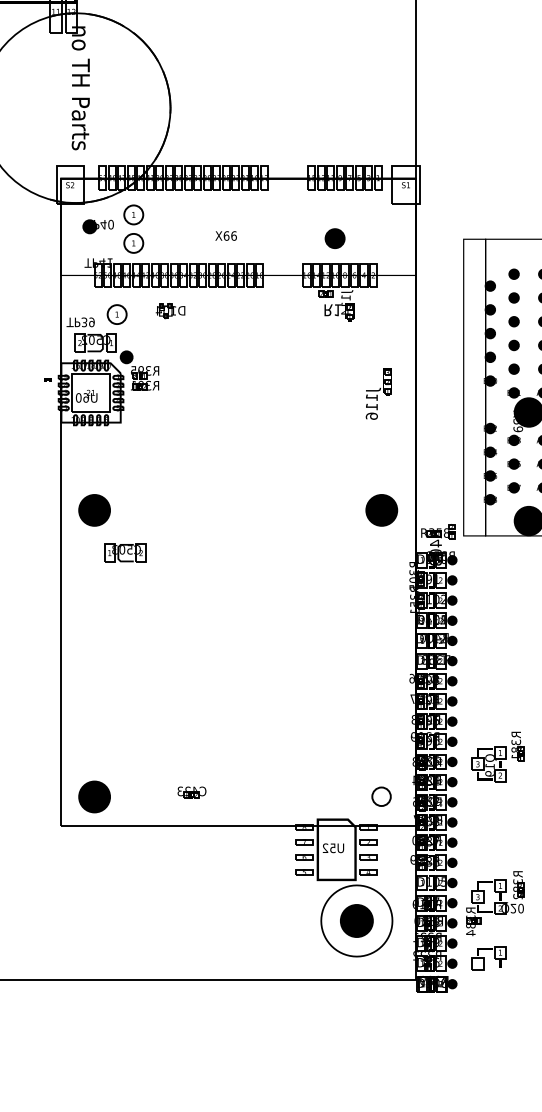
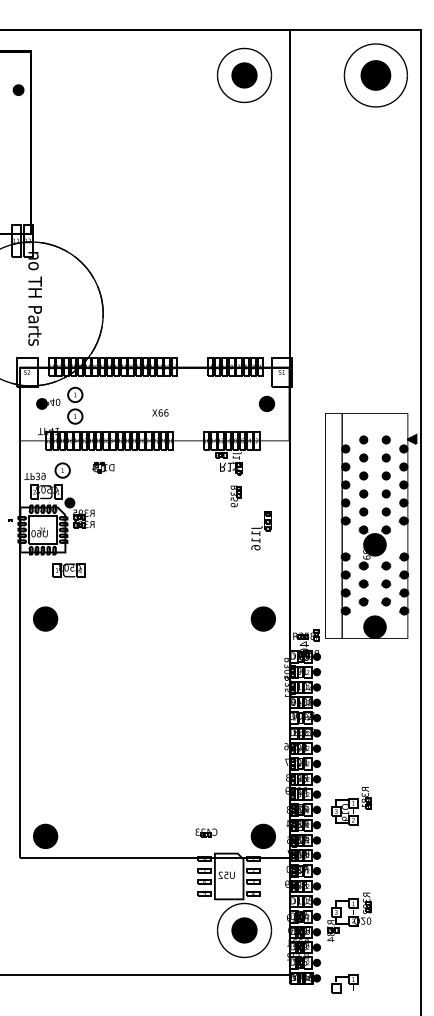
text: (226, 235) -> (160, 412), moved
part: (335, 238) -> (267, 403), moved
part: (344, 348) -> (235, 496), added
part: (124, 553) -> (68, 570), moved
part: (192, 791) -> (206, 832), moved
part: (380, 795) -> (262, 835), size x1.67
part: (488, 957) -> (344, 983), moved

